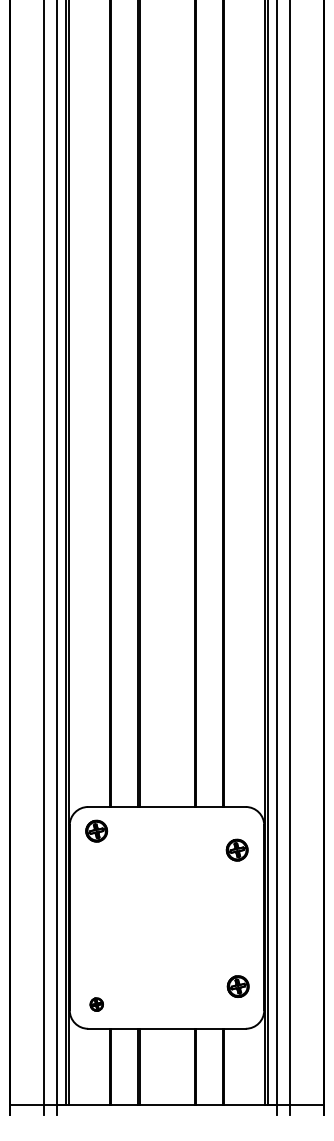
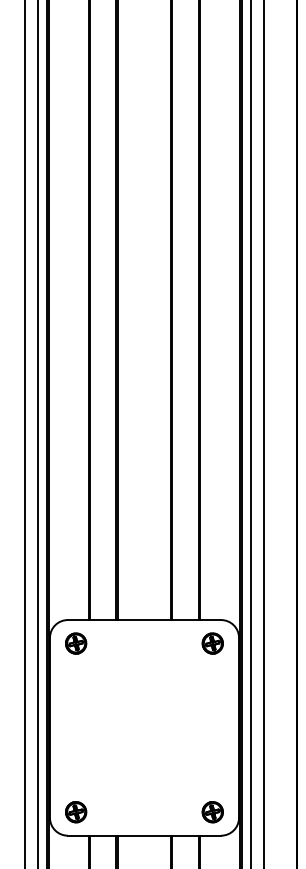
part: (236, 849) -> (212, 642), moved
part: (237, 986) -> (212, 812), moved
part: (96, 1004) -> (75, 812), size x1.67

